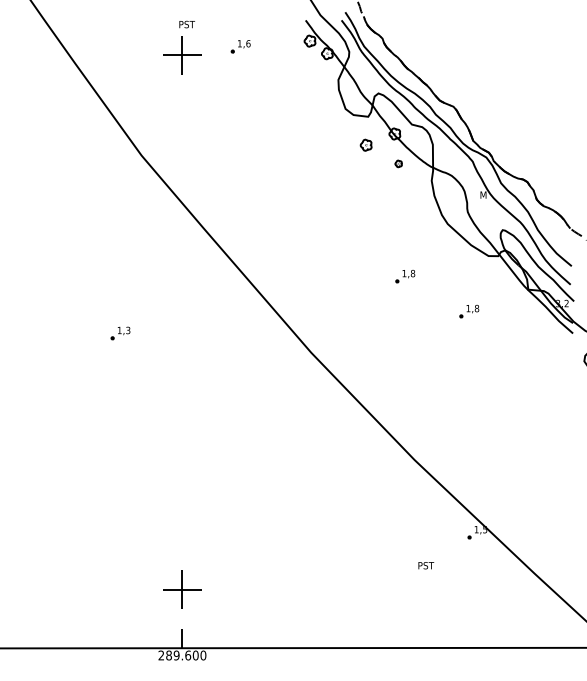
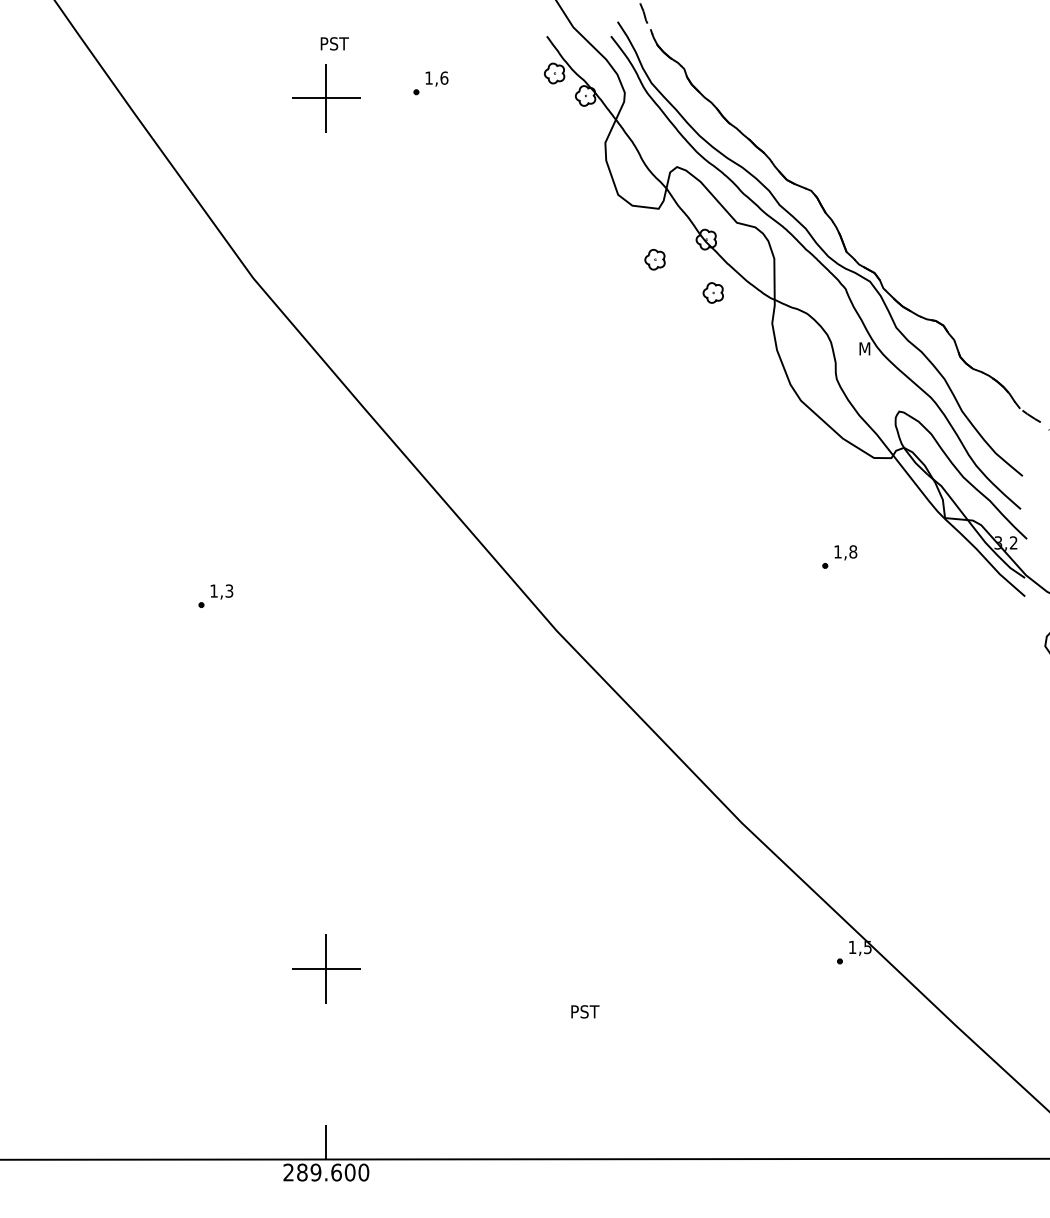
part: (398, 163) -> (712, 292), size x1.67
part: (405, 276) -> (725, 494), removed
text: (426, 565) -> (585, 1011), moved
part: (182, 589) -> (326, 968), moved

